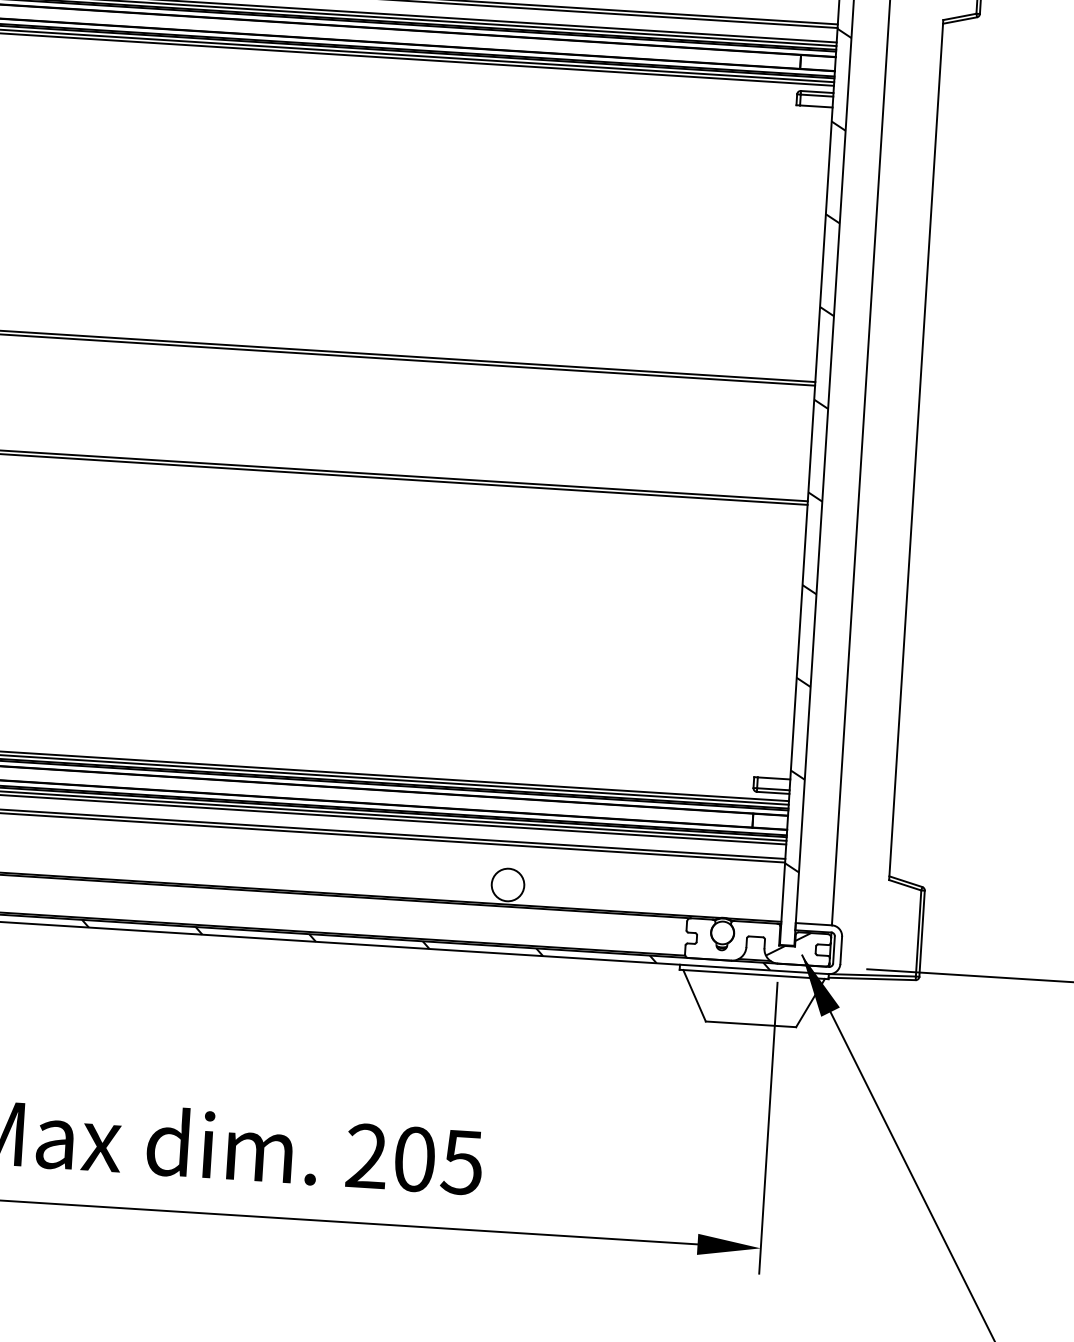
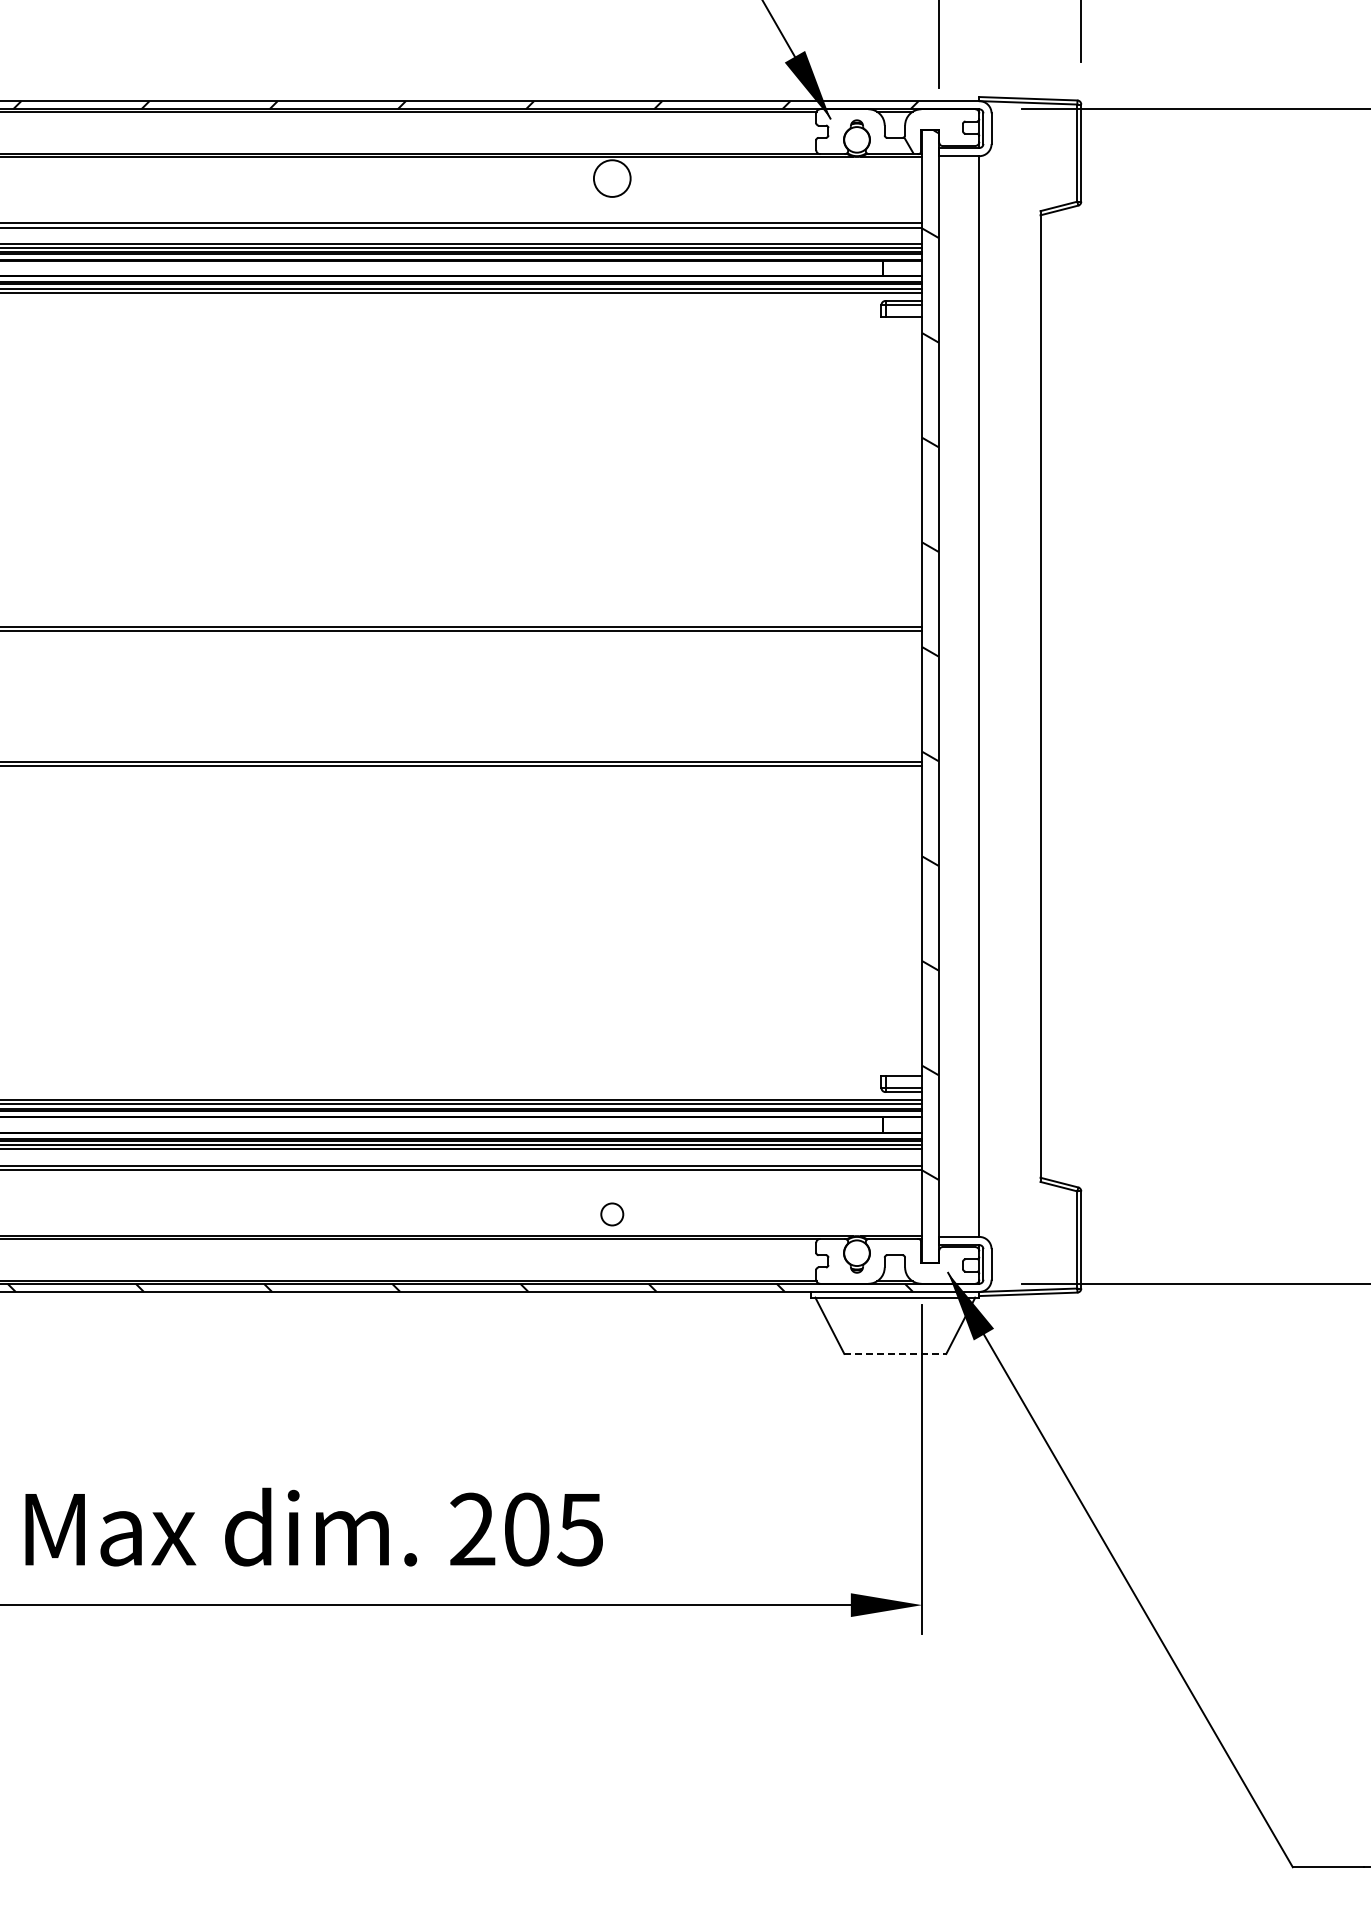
circle: (507, 884) -> (611, 1214), size x0.6
hatch: (788, 944) -> (931, 1261), removed
line: (751, 1023) -> (895, 1353), solid -> dashed

